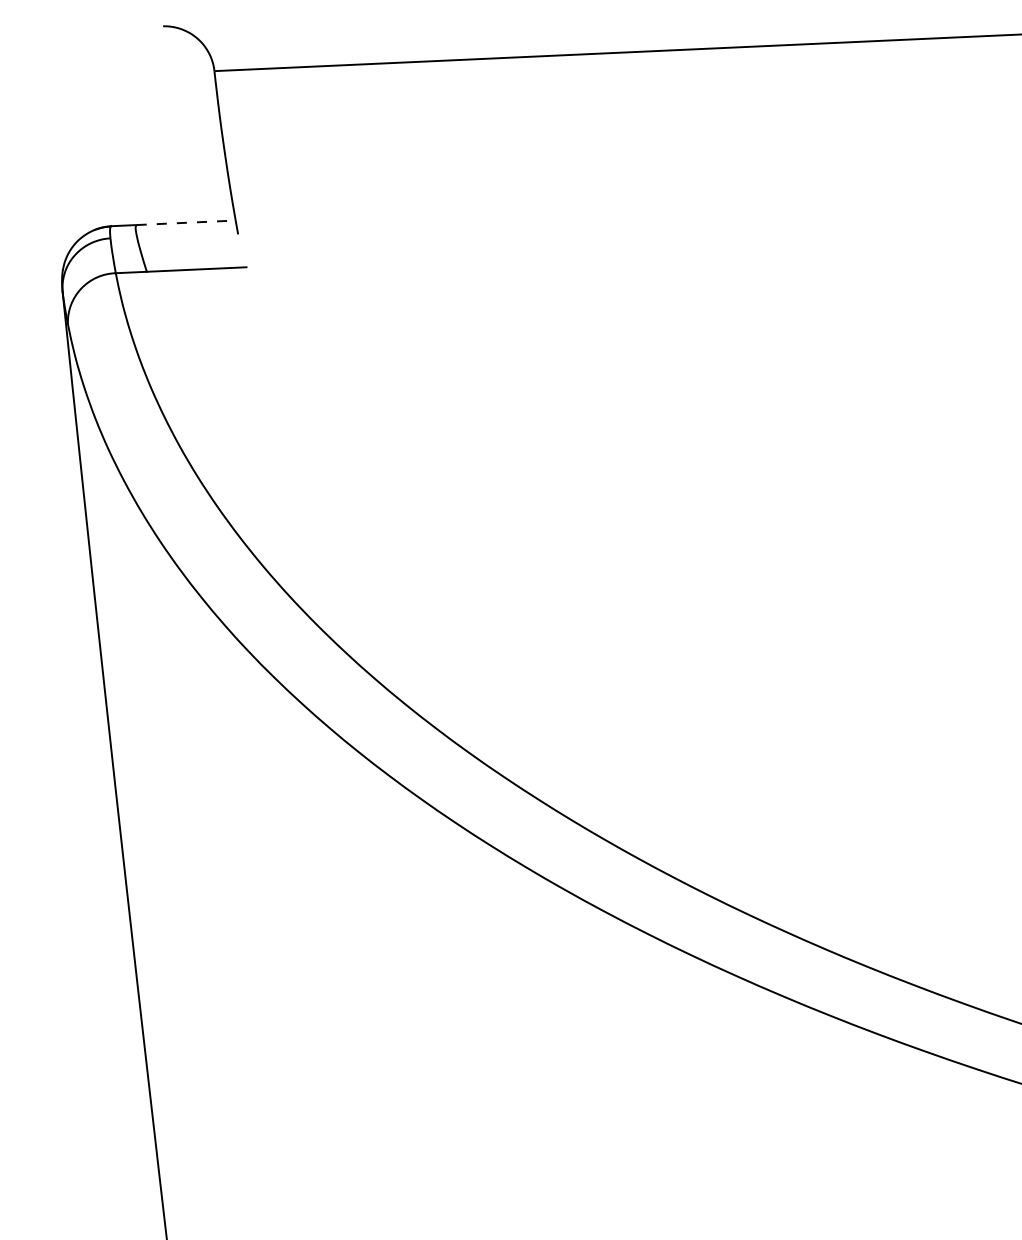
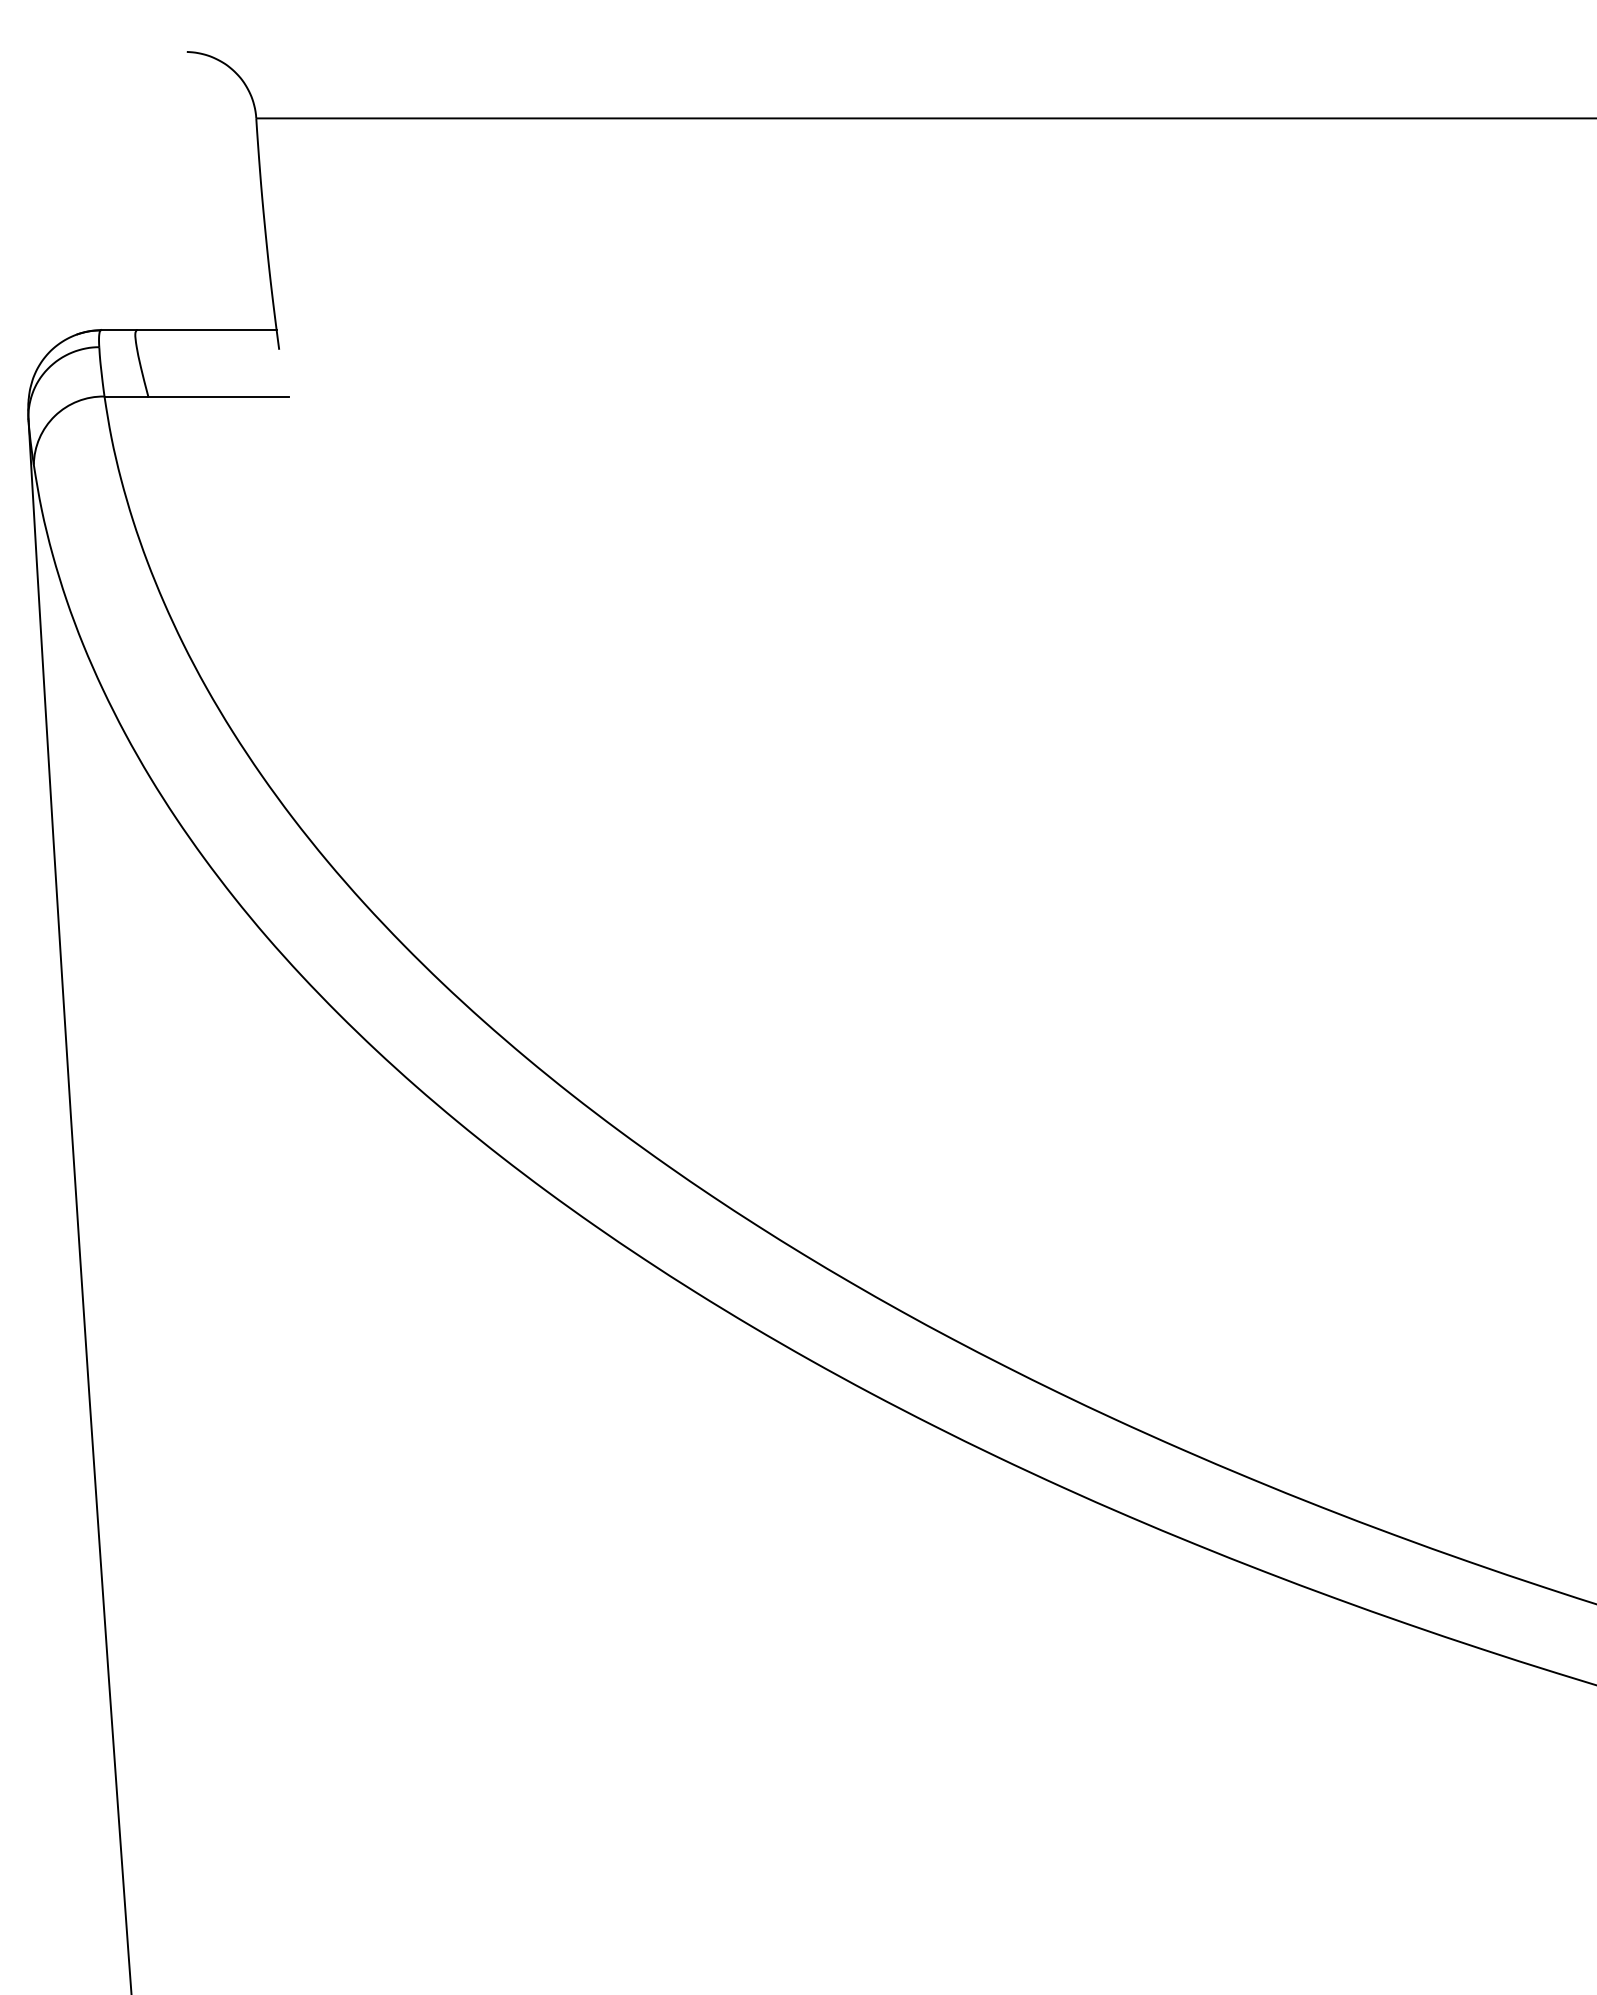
line: (185, 223) -> (206, 330), dashed -> solid

